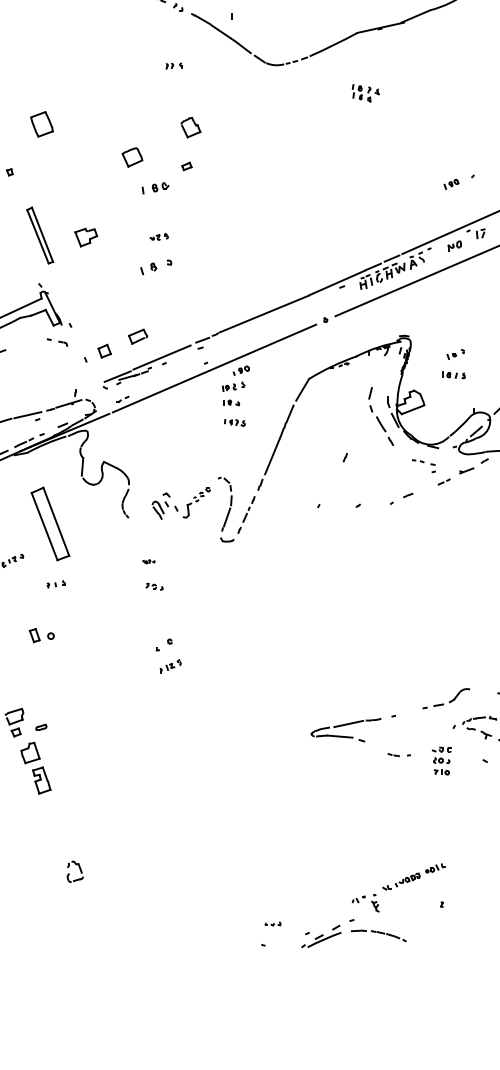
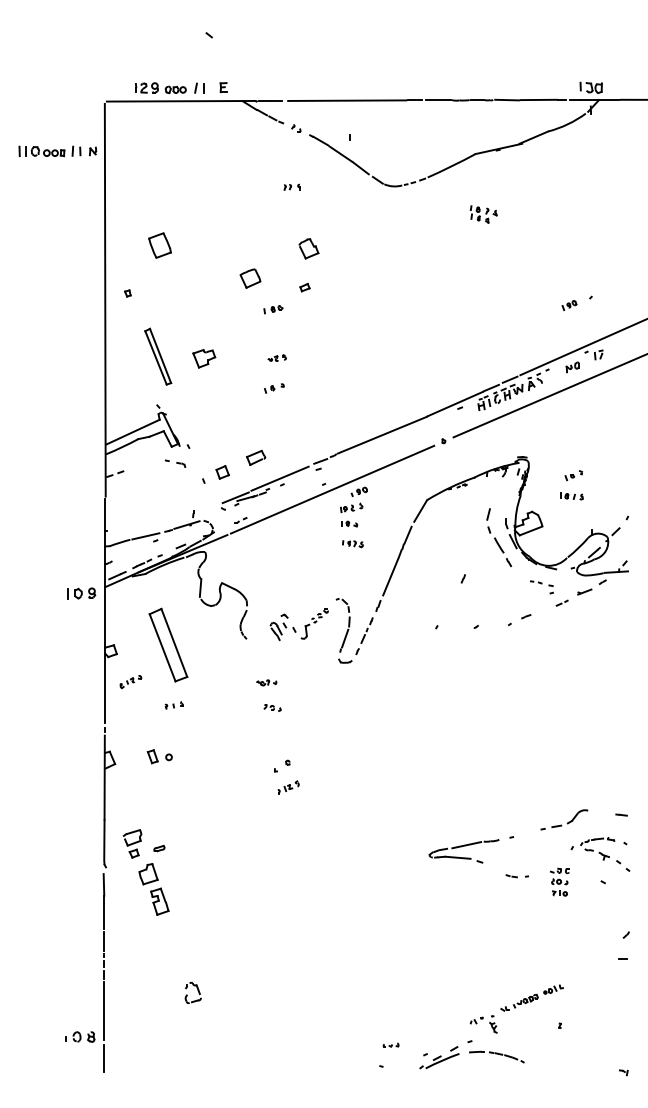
part: (155, 188) -> (273, 309), size x0.71
part: (156, 267) -> (274, 388), size x0.62
part: (148, 561) -> (266, 682), size x1.67

